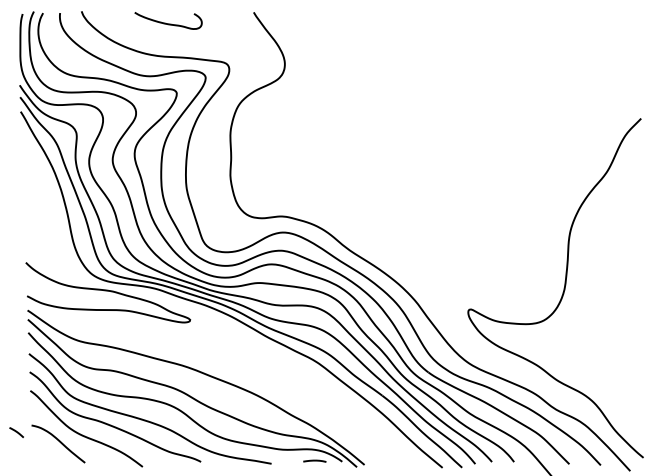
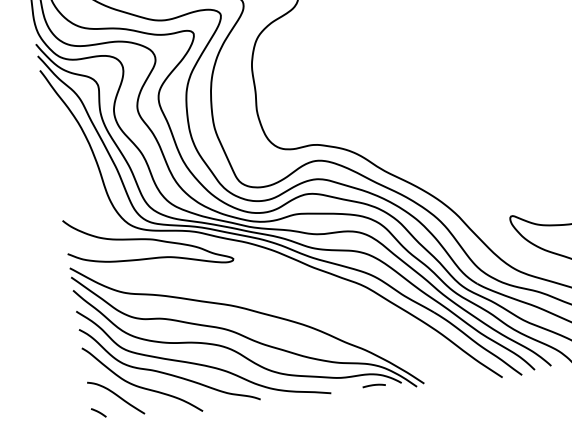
line: (16, 432) -> (98, 412), moved

